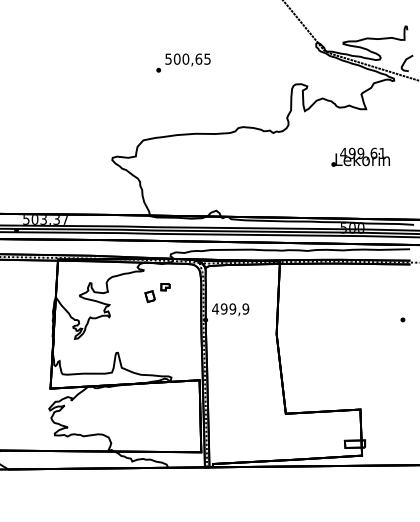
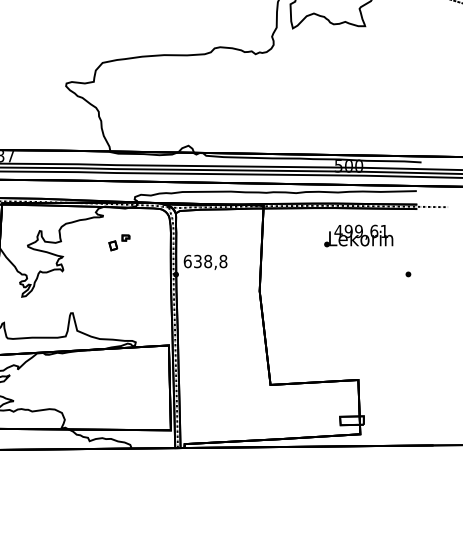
text: (360, 156) -> (358, 235), moved
part: (157, 293) -> (119, 243), size x0.7
text: (230, 308) -> (205, 260), 499,9 -> 638,8

